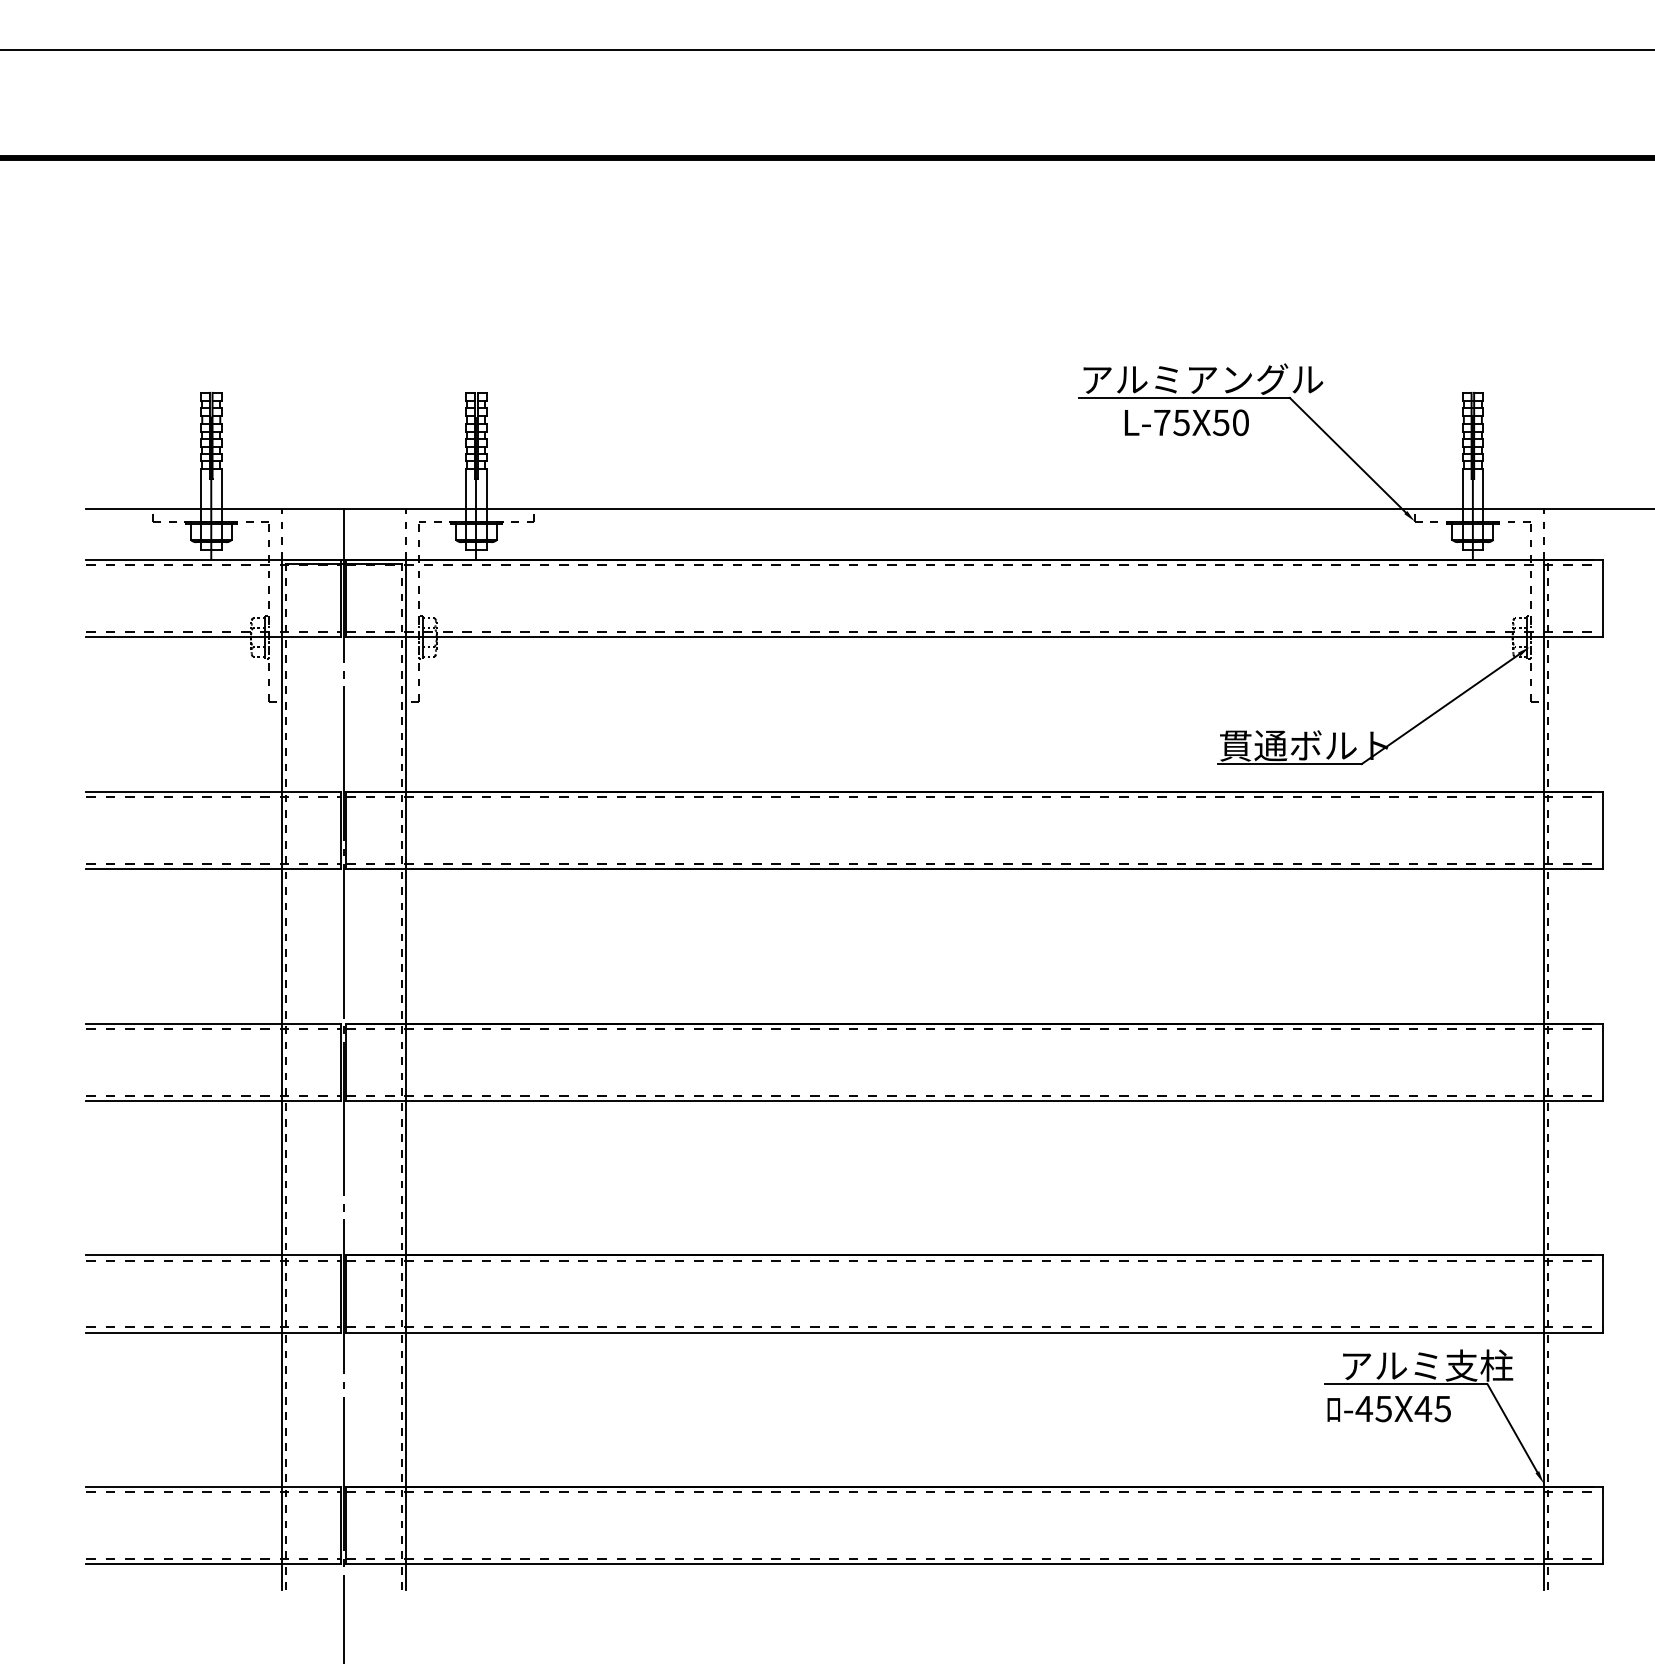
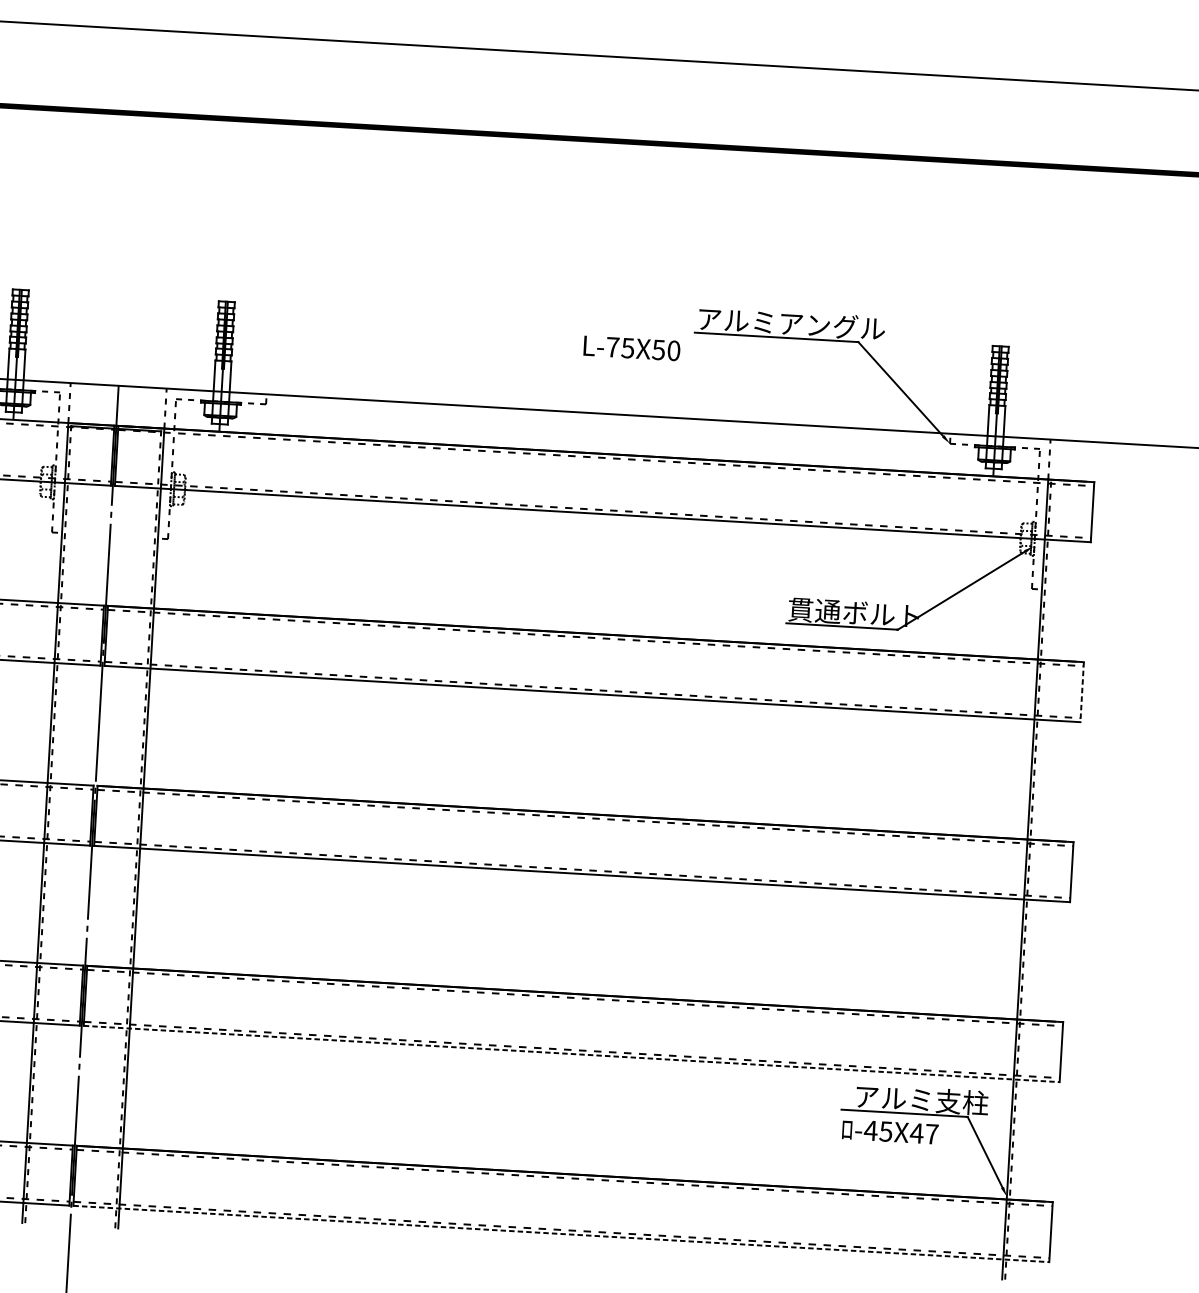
text: (1186, 422) -> (631, 348), moved
line: (1602, 830) -> (1081, 692), solid -> dashed
line: (975, 1332) -> (572, 1053), solid -> dashed
text: (1442, 1409) -> (931, 1134), -45X45 -> -45X47
line: (975, 1564) -> (561, 1234), solid -> dashed

